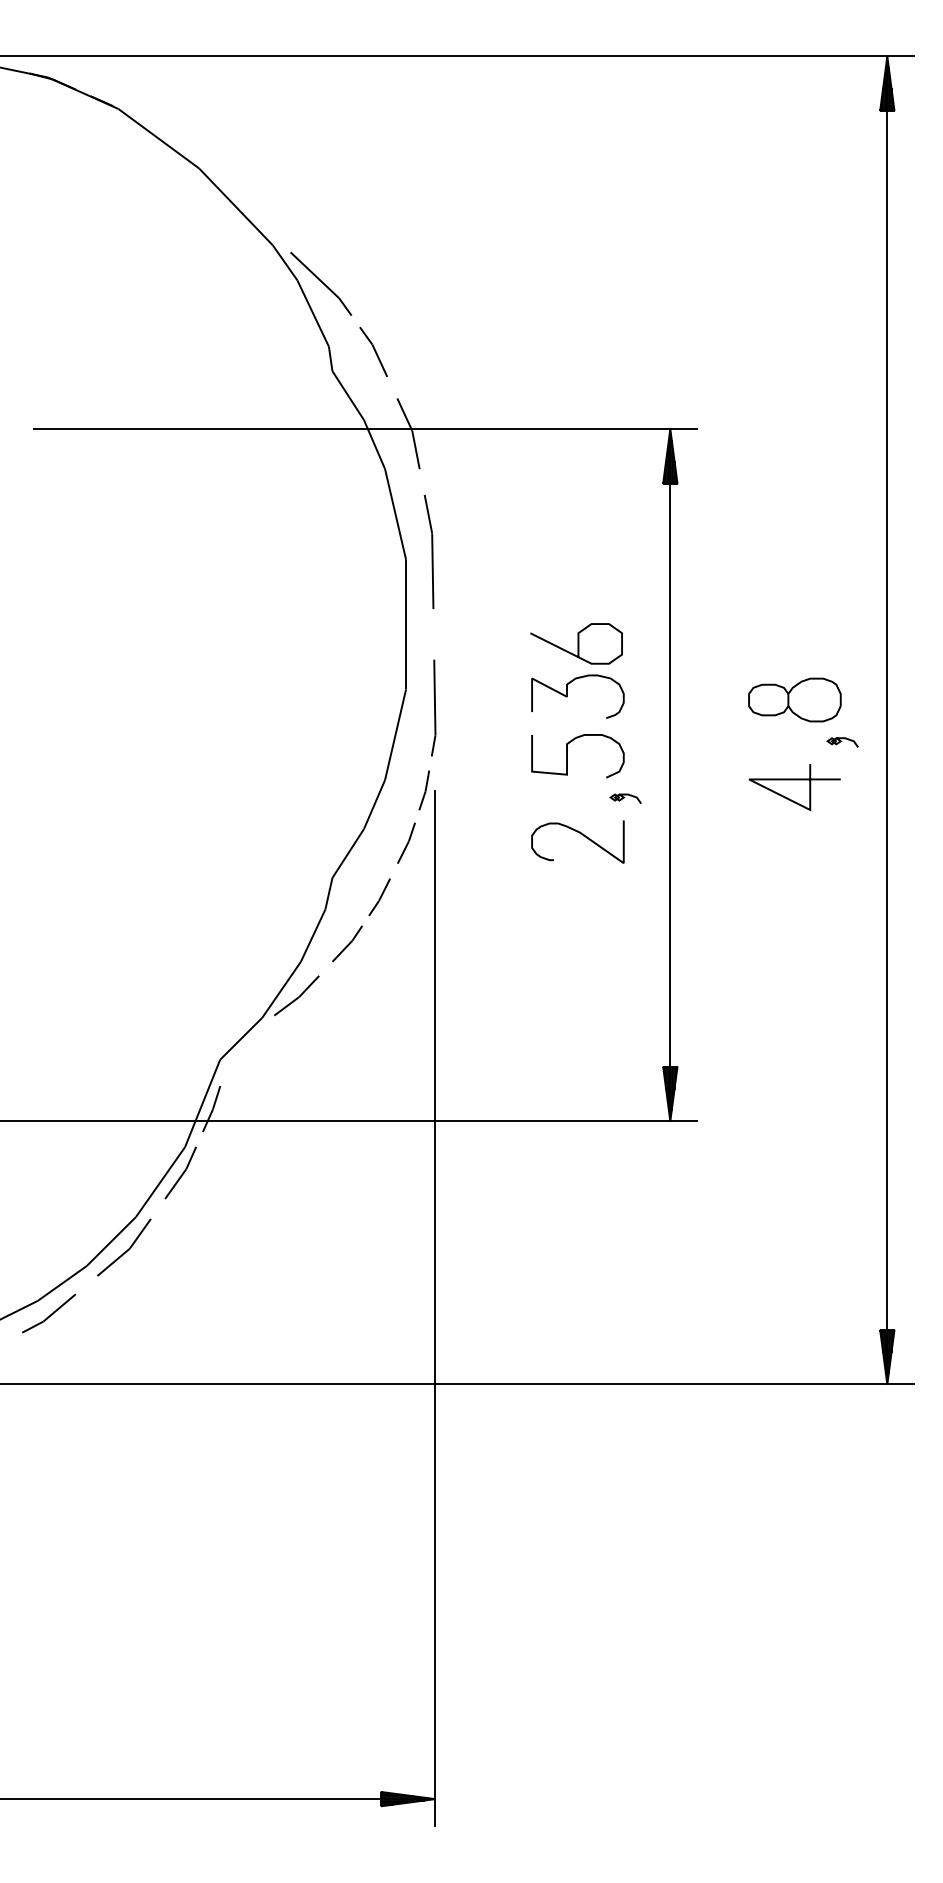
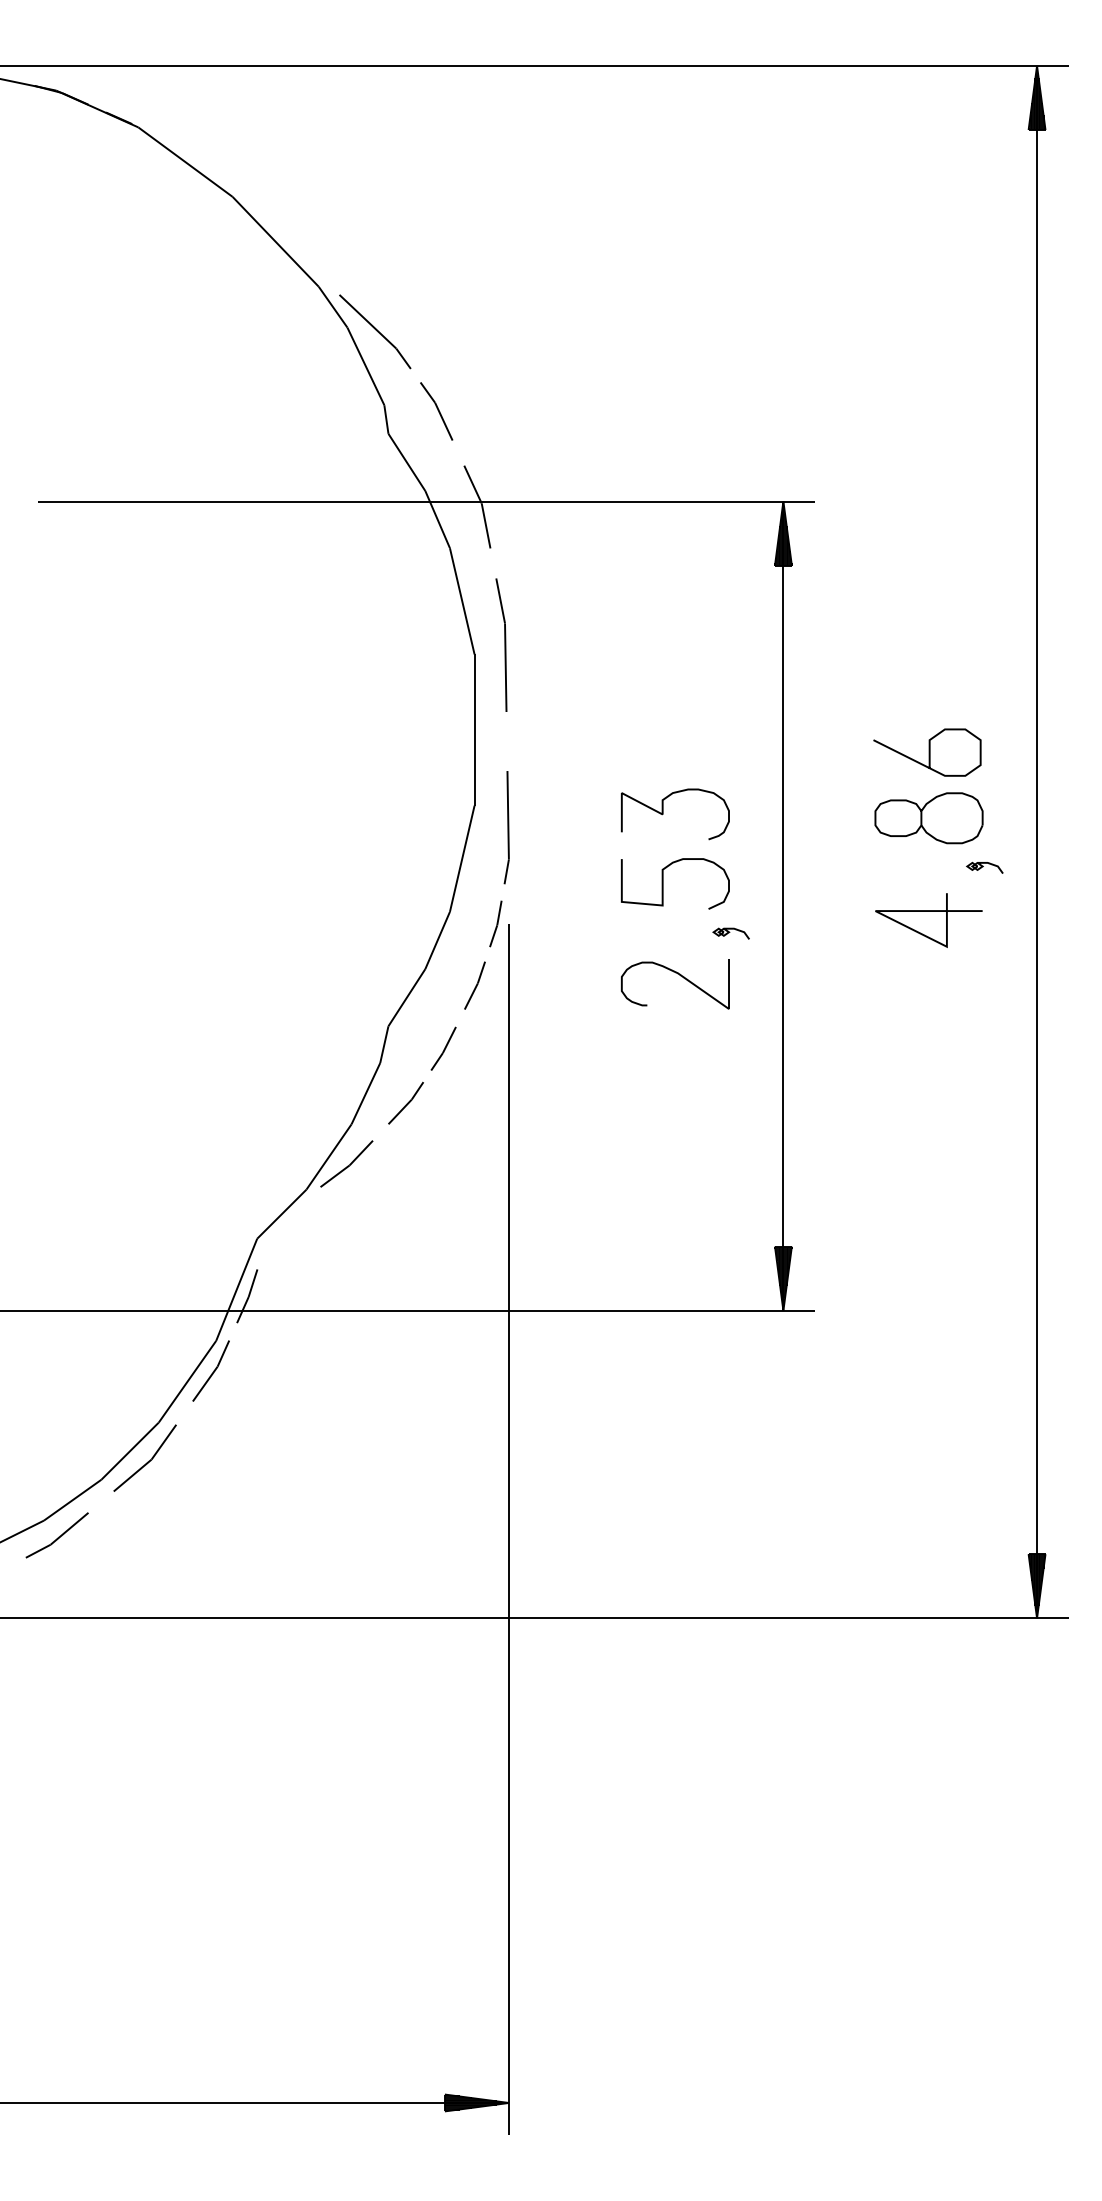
curve: (577, 643) -> (928, 752), moved

